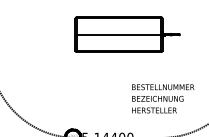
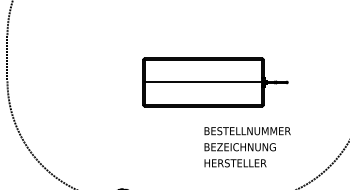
part: (127, 34) -> (215, 82), moved

